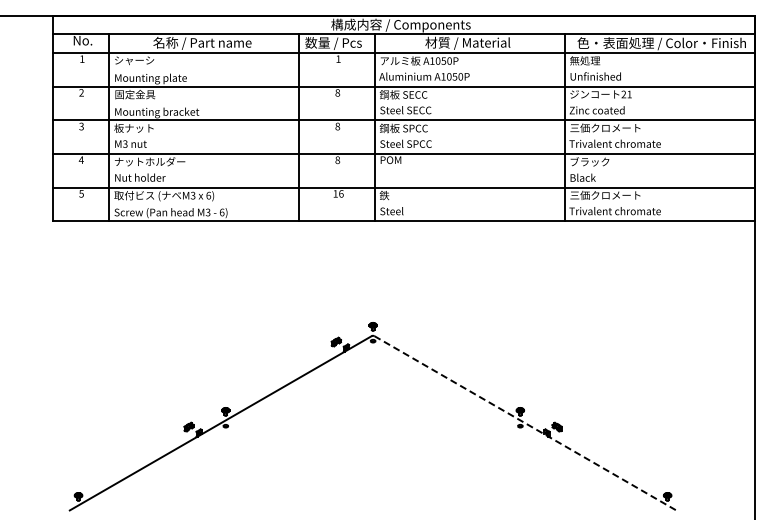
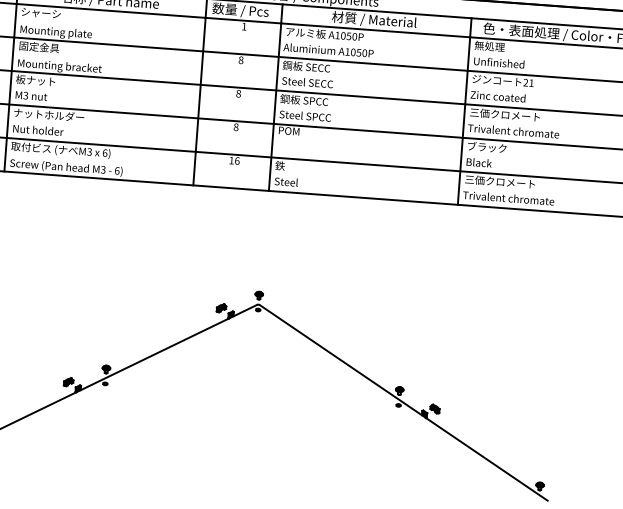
line: (525, 423) -> (403, 403), dashed -> solid

